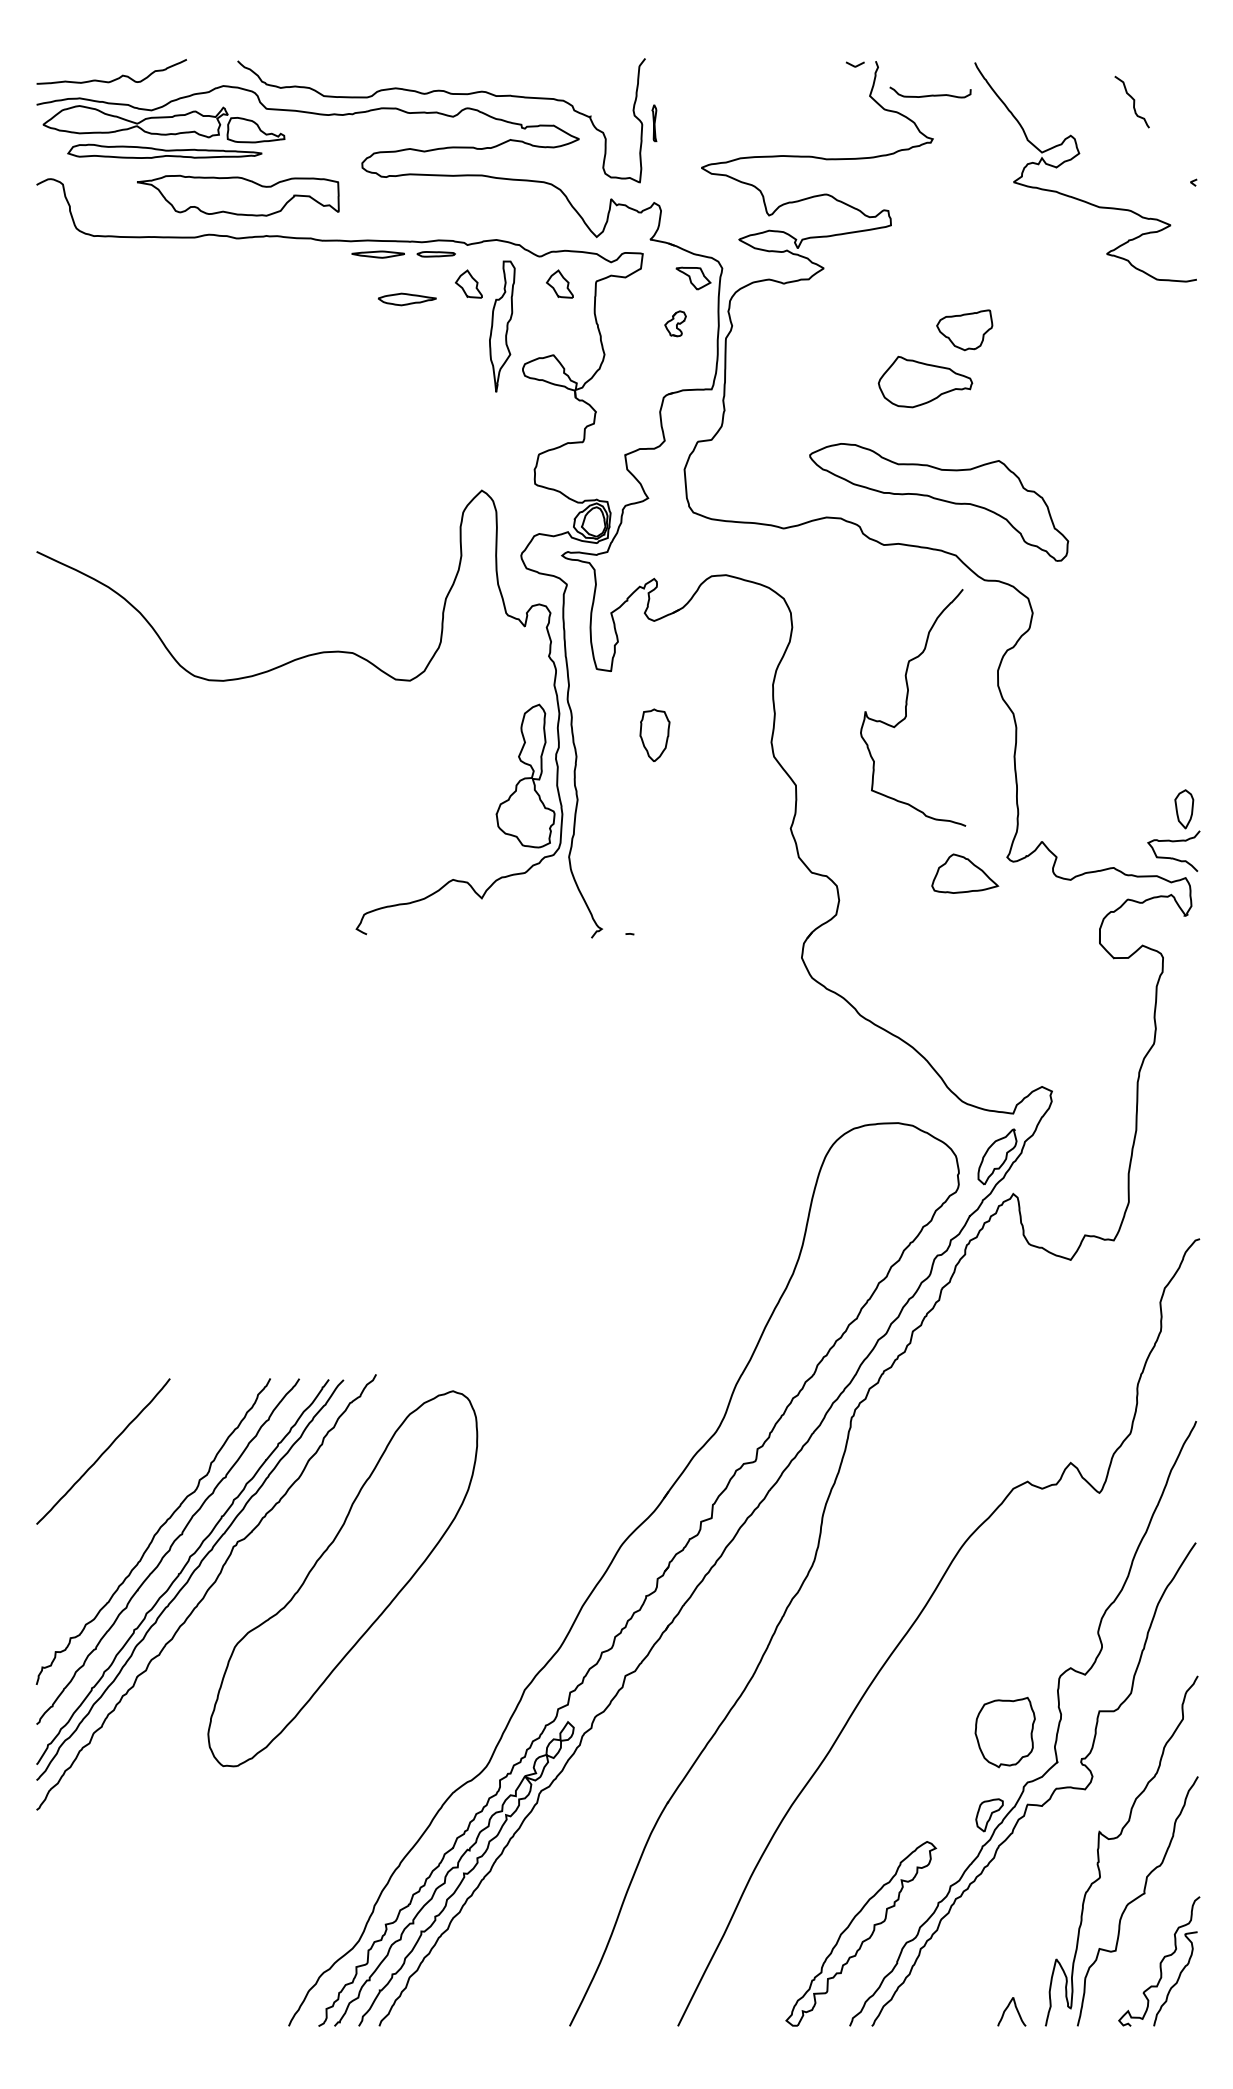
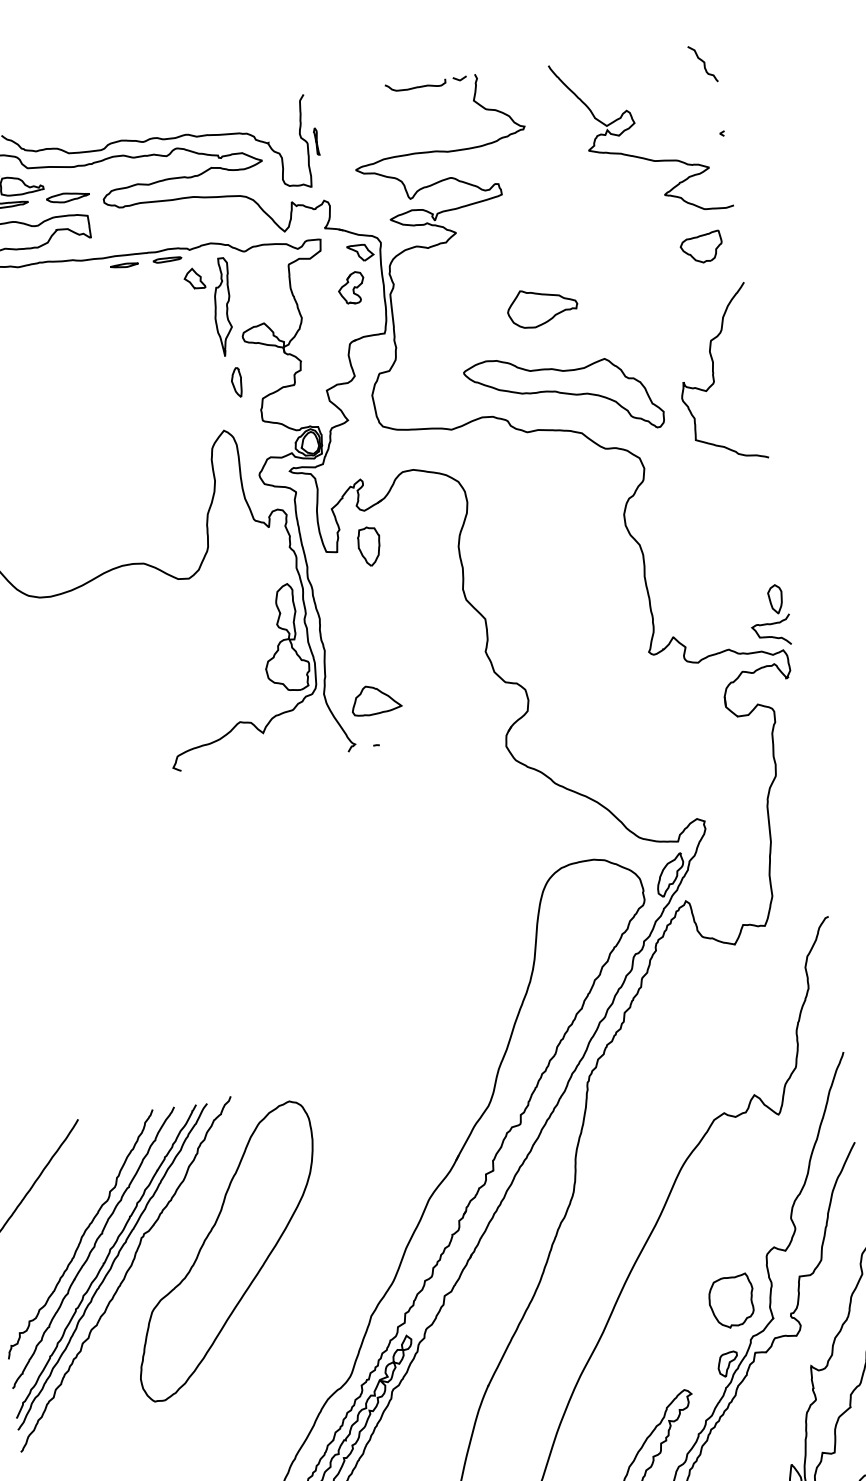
curve: (930, 94) -> (415, 86), moved
curve: (1133, 101) -> (703, 63), moved
part: (378, 254) -> (124, 265), size x0.71
part: (559, 283) -> (261, 269), removed
part: (406, 299) -> (67, 197), moved
part: (675, 323) -> (351, 288), size x1.67
part: (964, 330) -> (701, 247), moved
part: (507, 428) -> (237, 382), added
curve: (907, 705) -> (714, 373), moved
part: (654, 734) -> (369, 546), moved
part: (965, 873) -> (376, 699), moved

